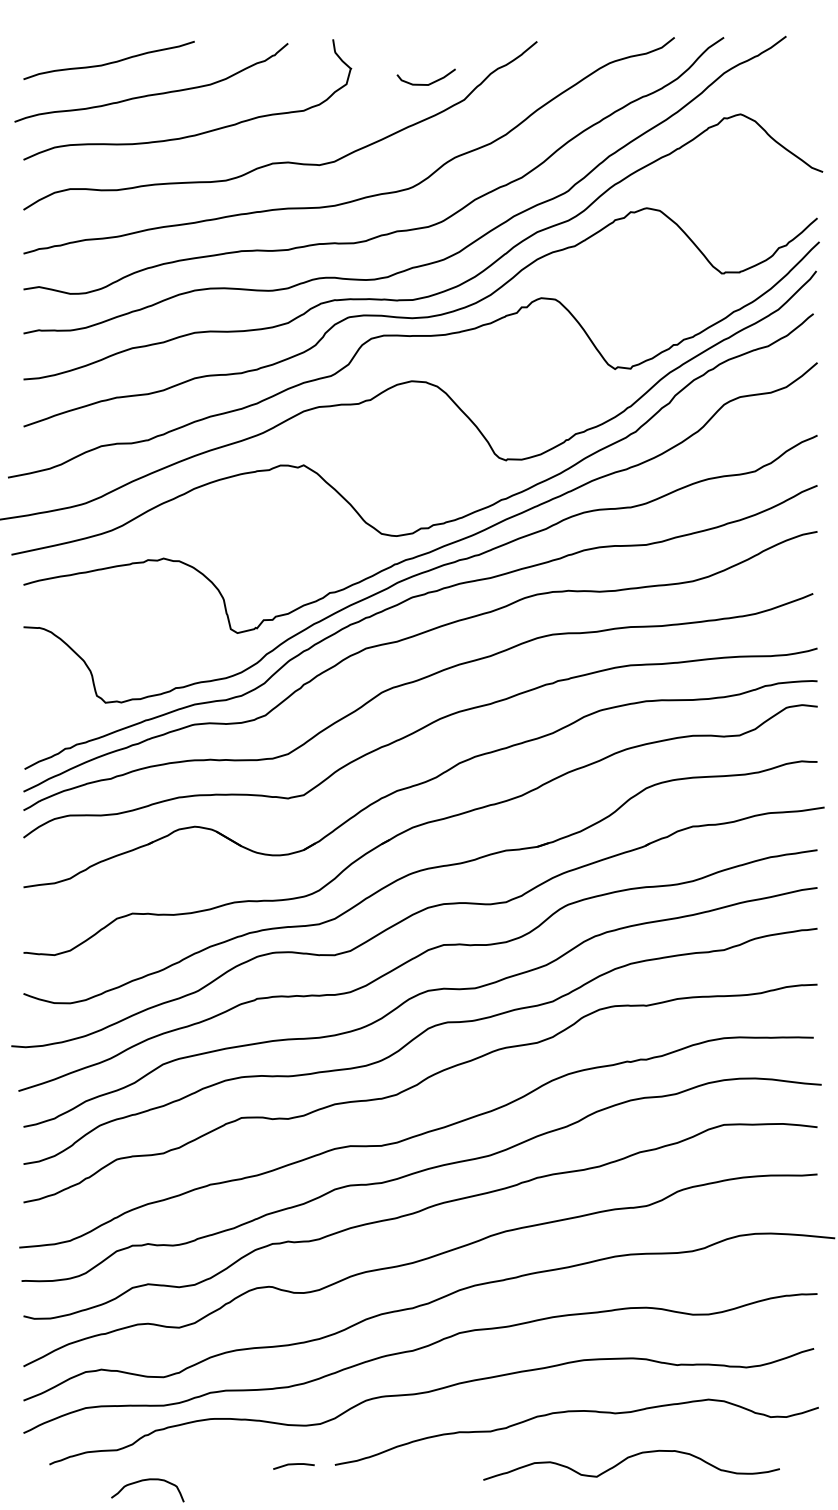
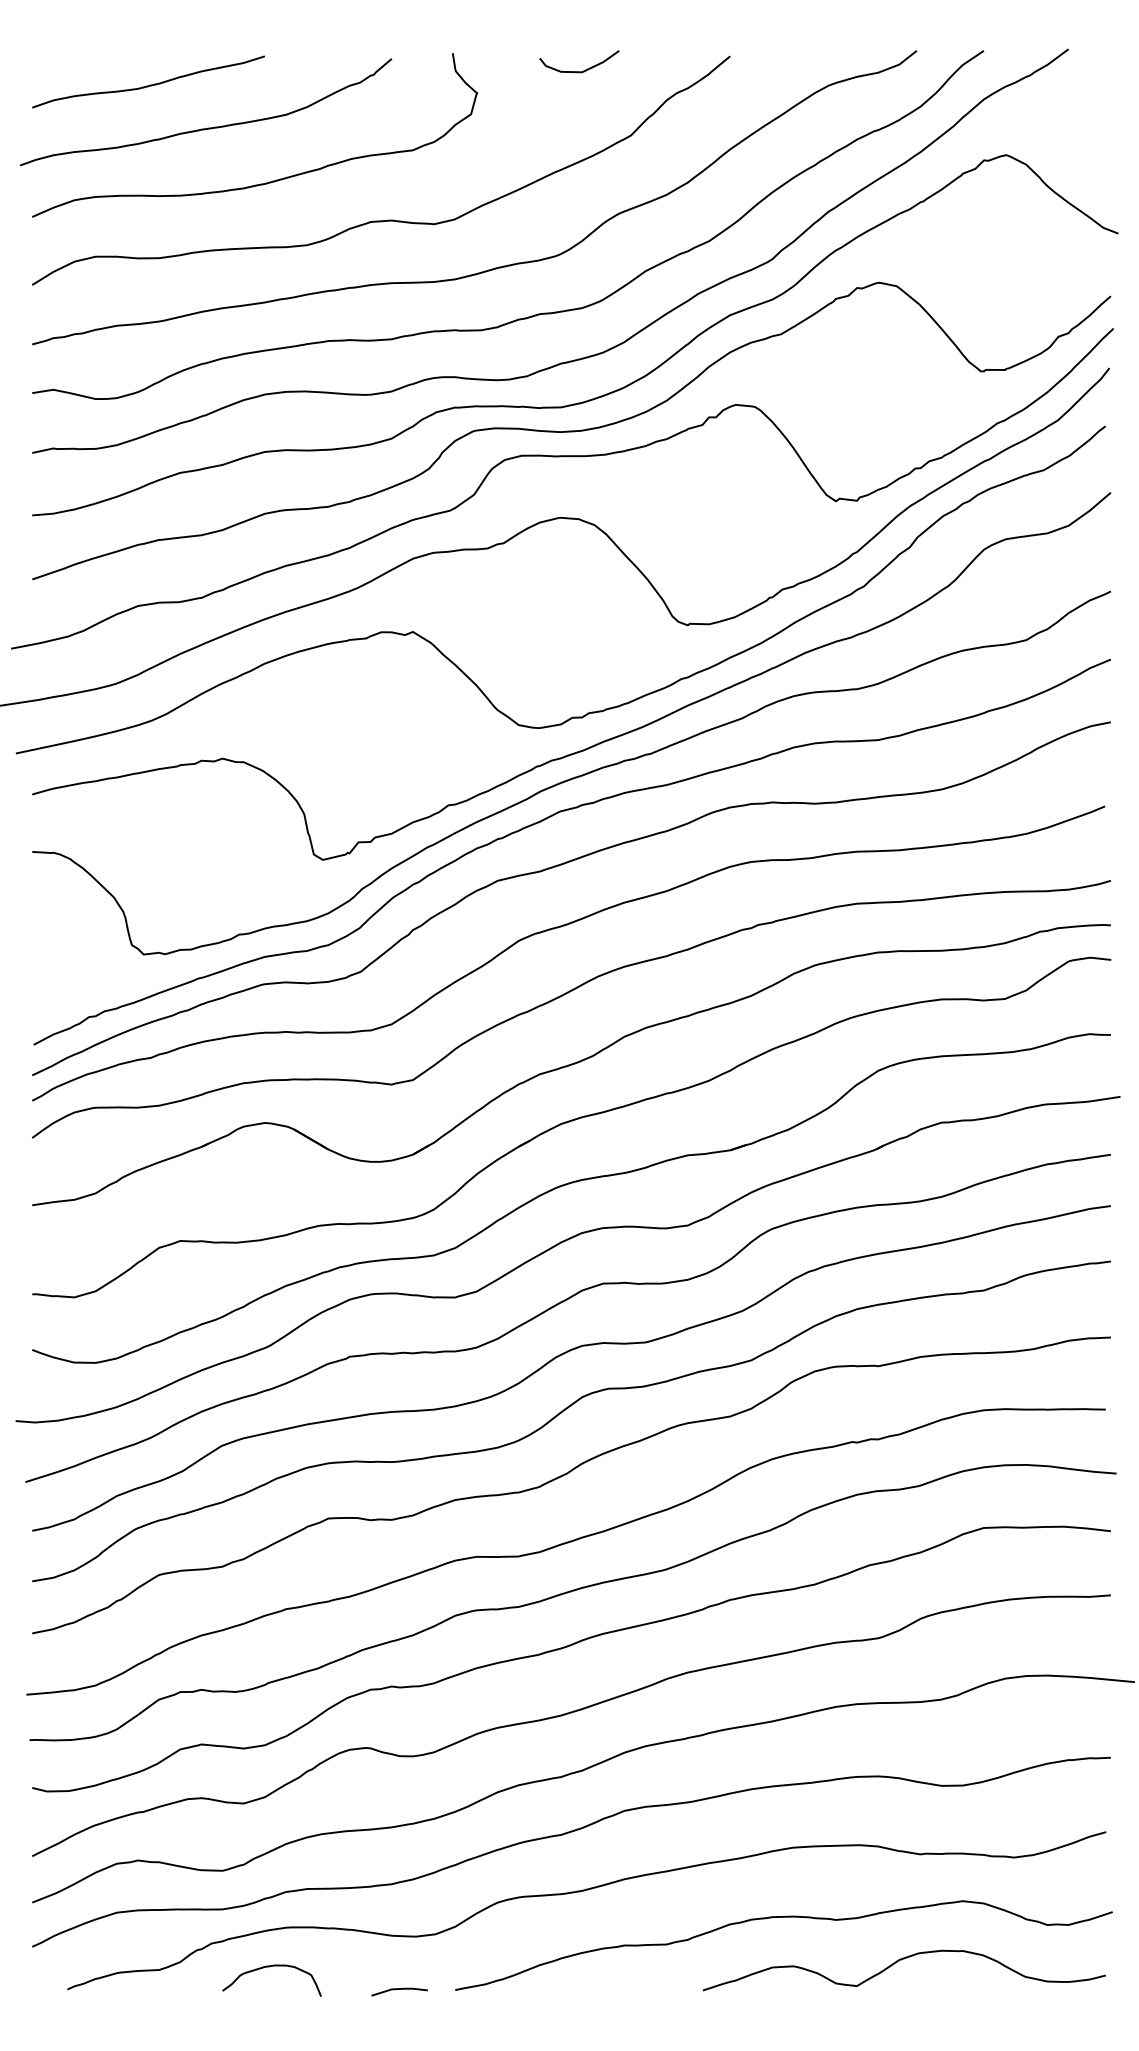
curve: (429, 83) -> (583, 70), moved
curve: (628, 1458) -> (899, 1961), moved
curve: (145, 1480) -> (269, 1967), moved

